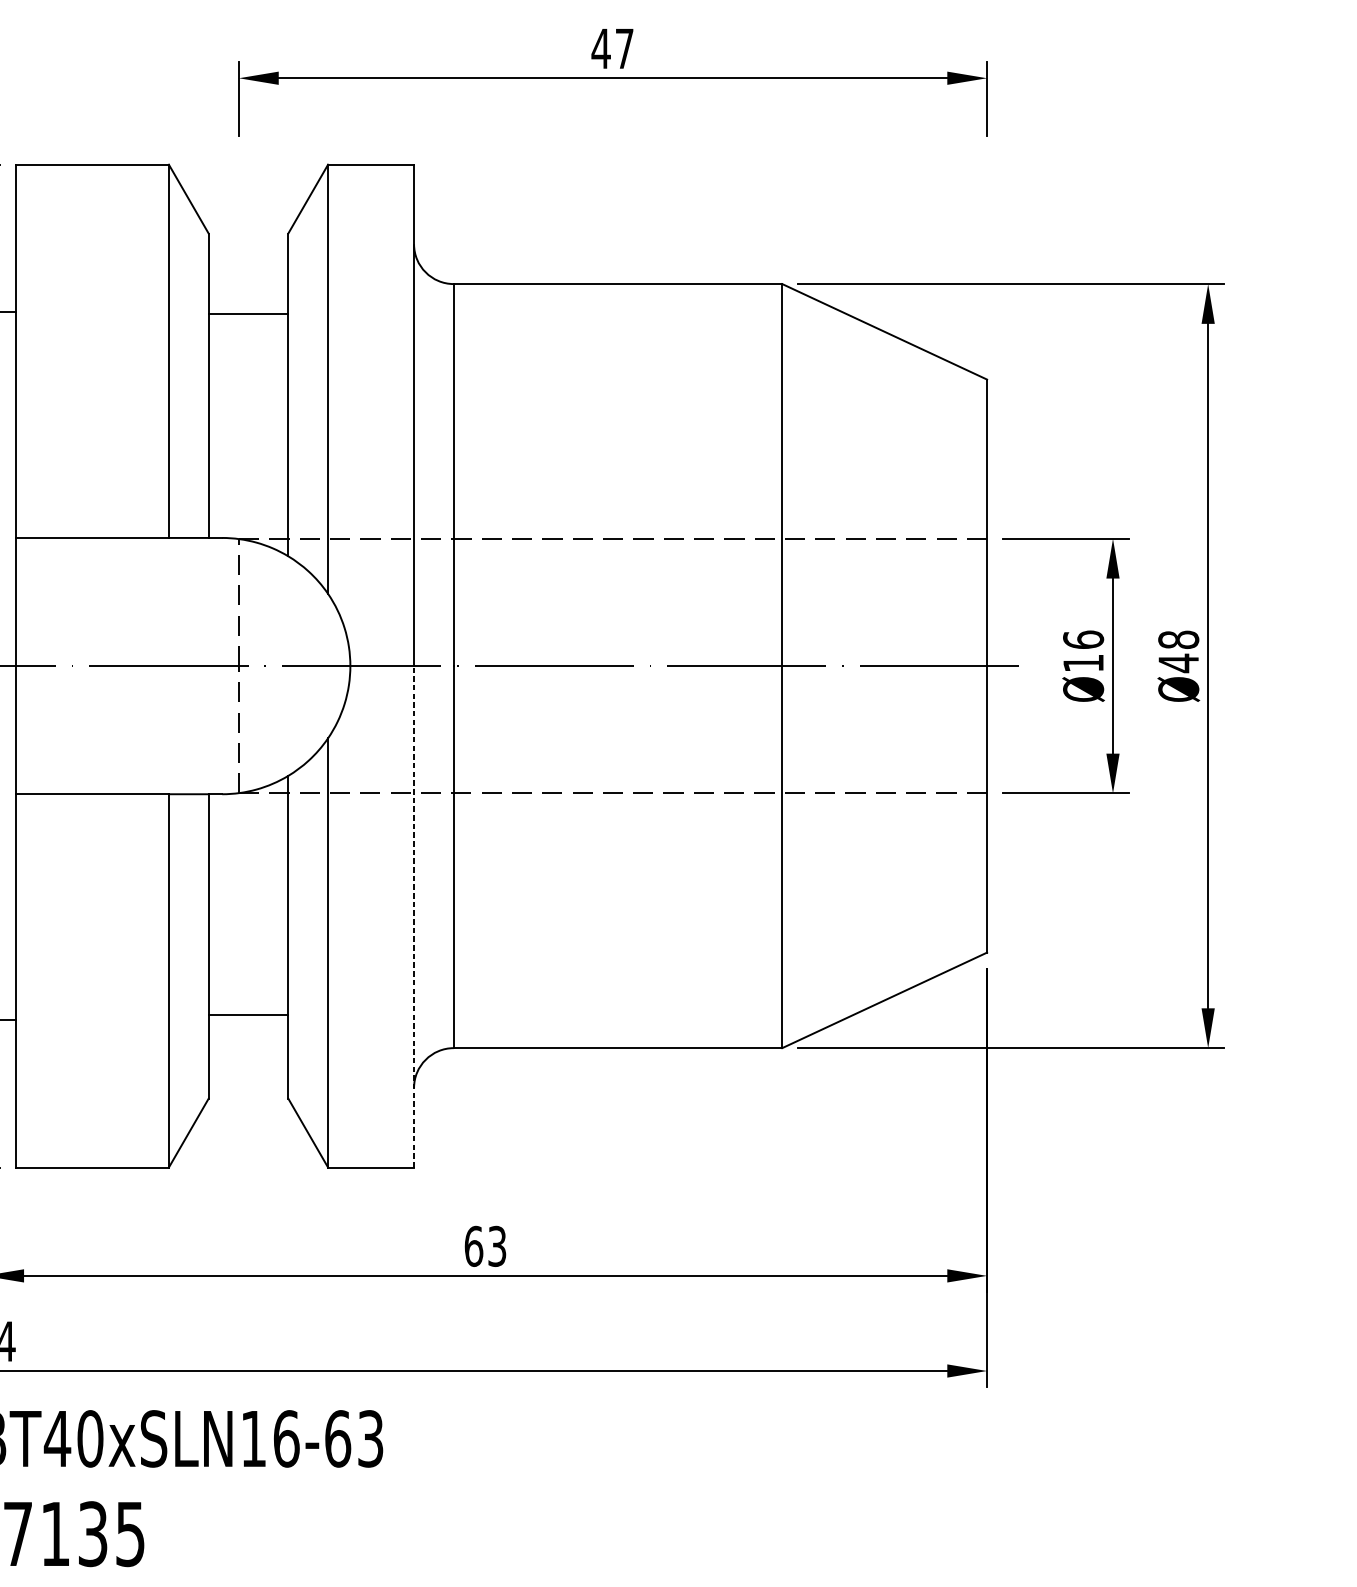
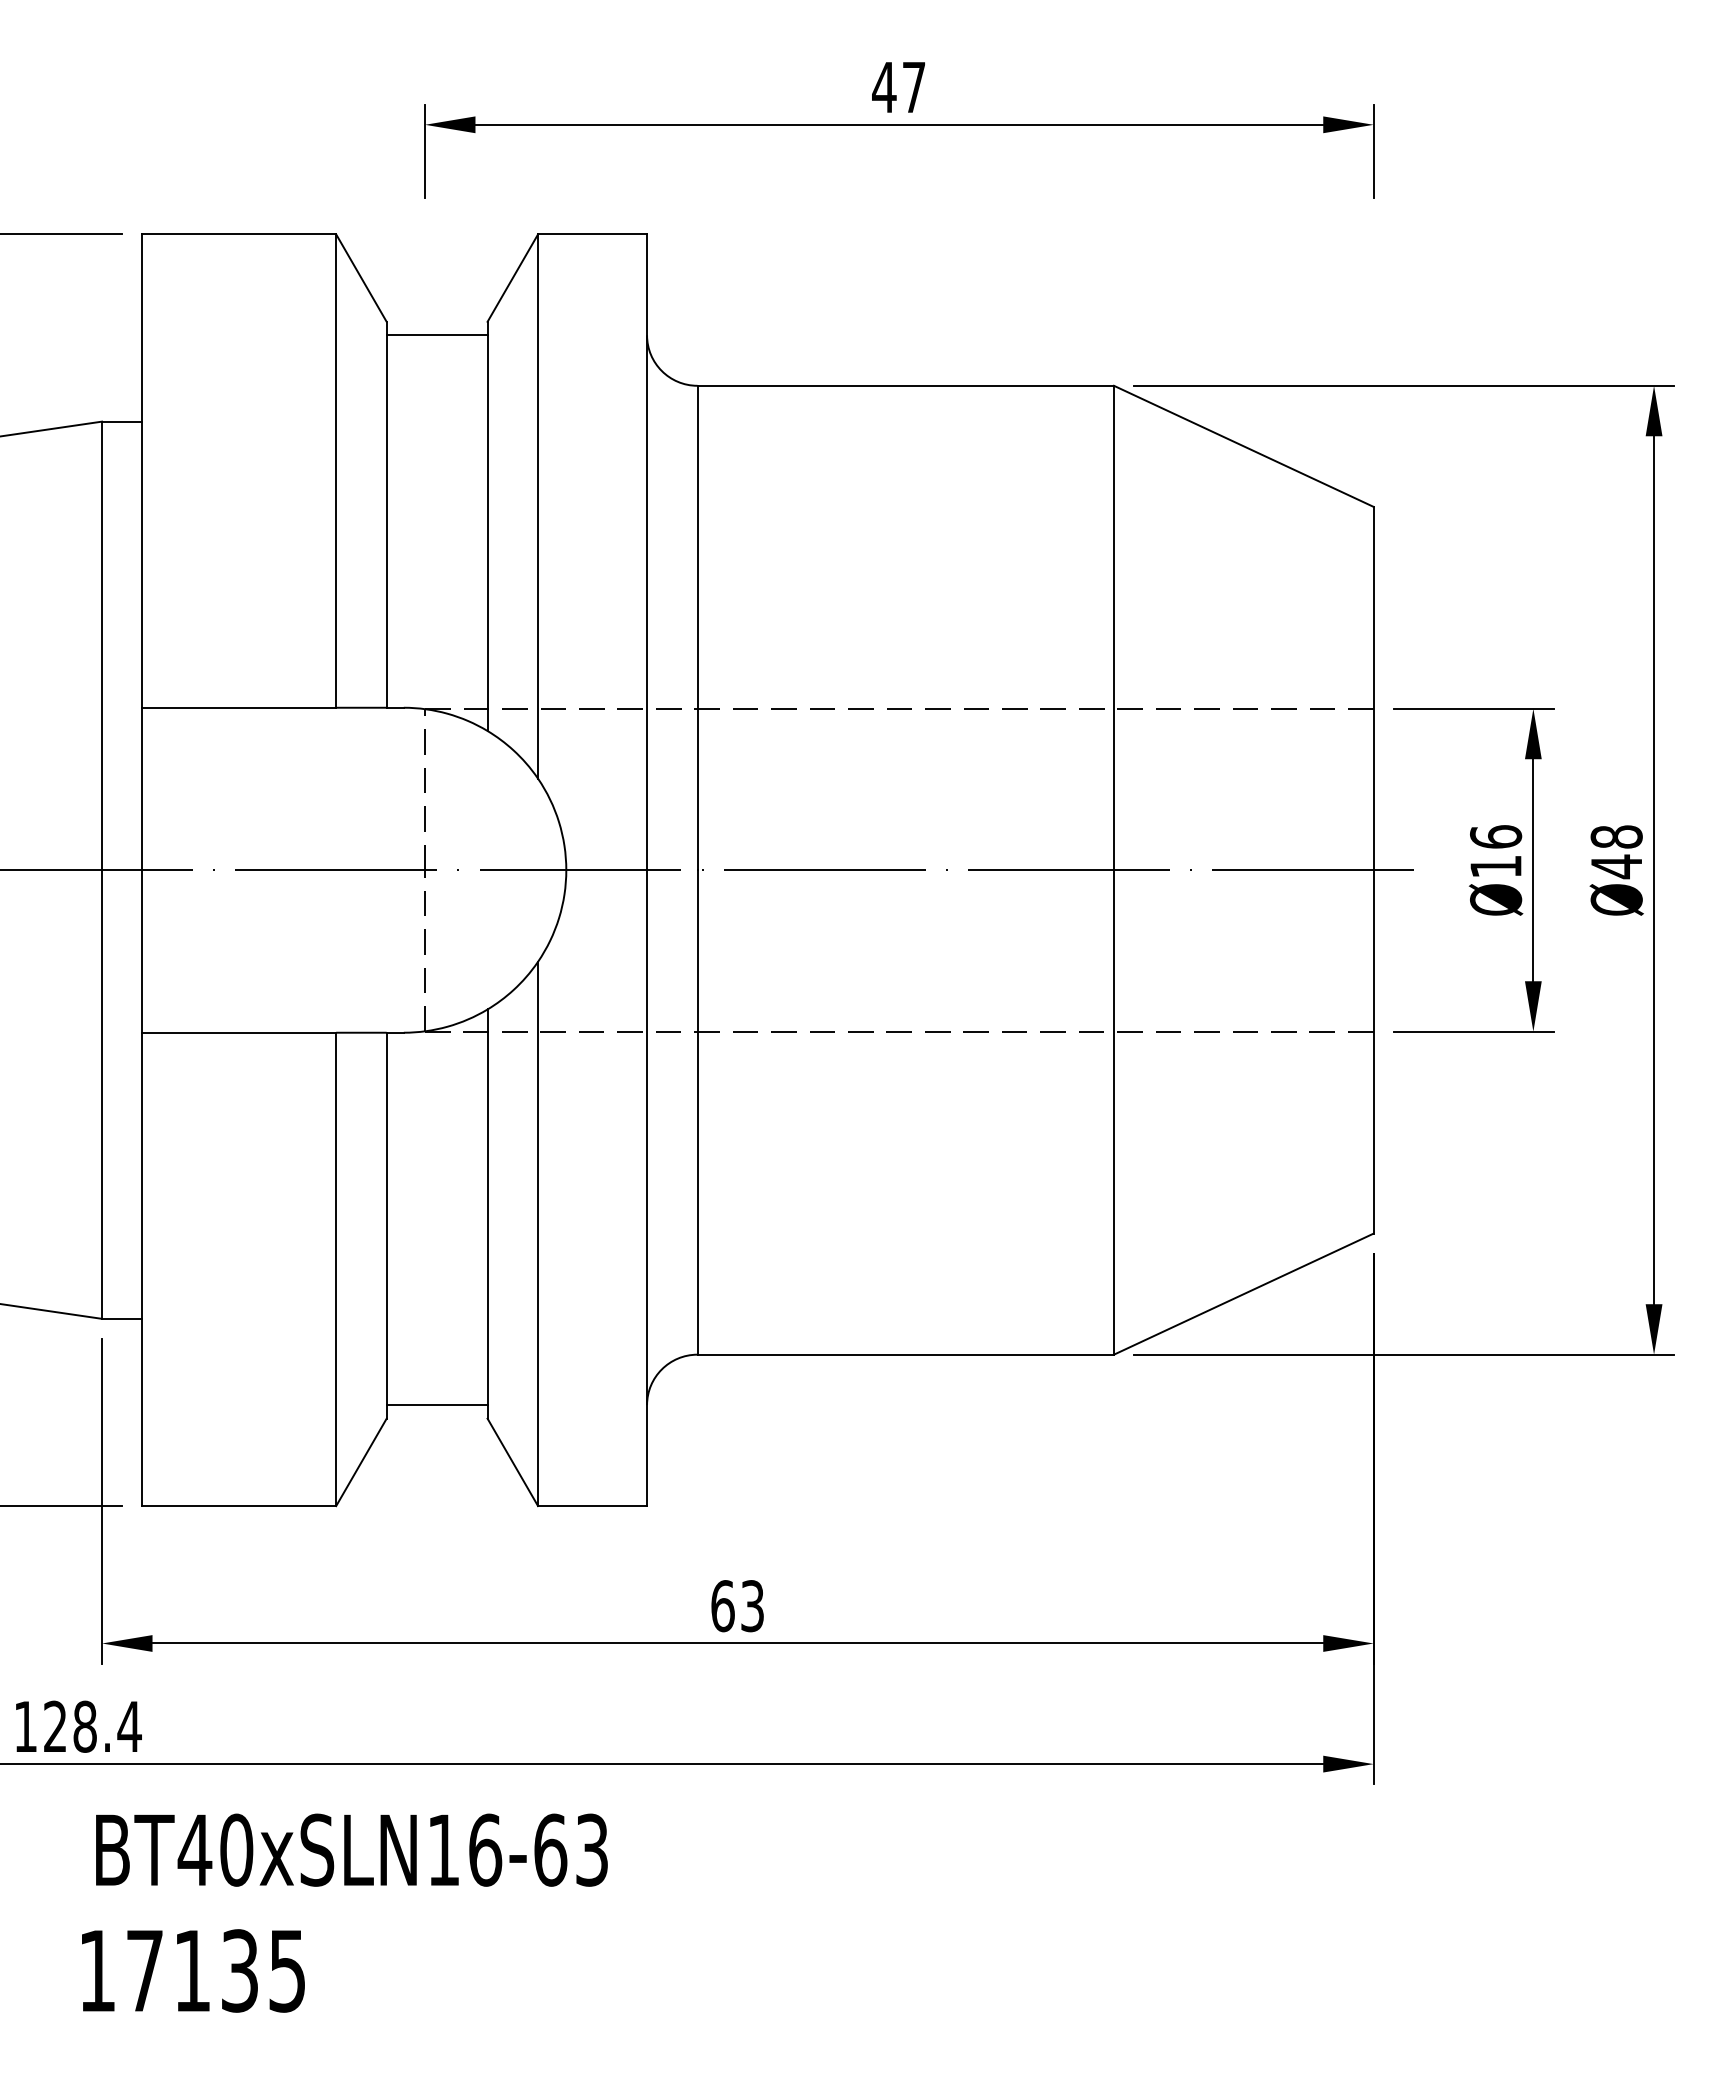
line: (248, 313) -> (436, 335), moved
line: (414, 917) -> (647, 1188), dashed -> solid
line: (248, 1015) -> (436, 1405), moved

